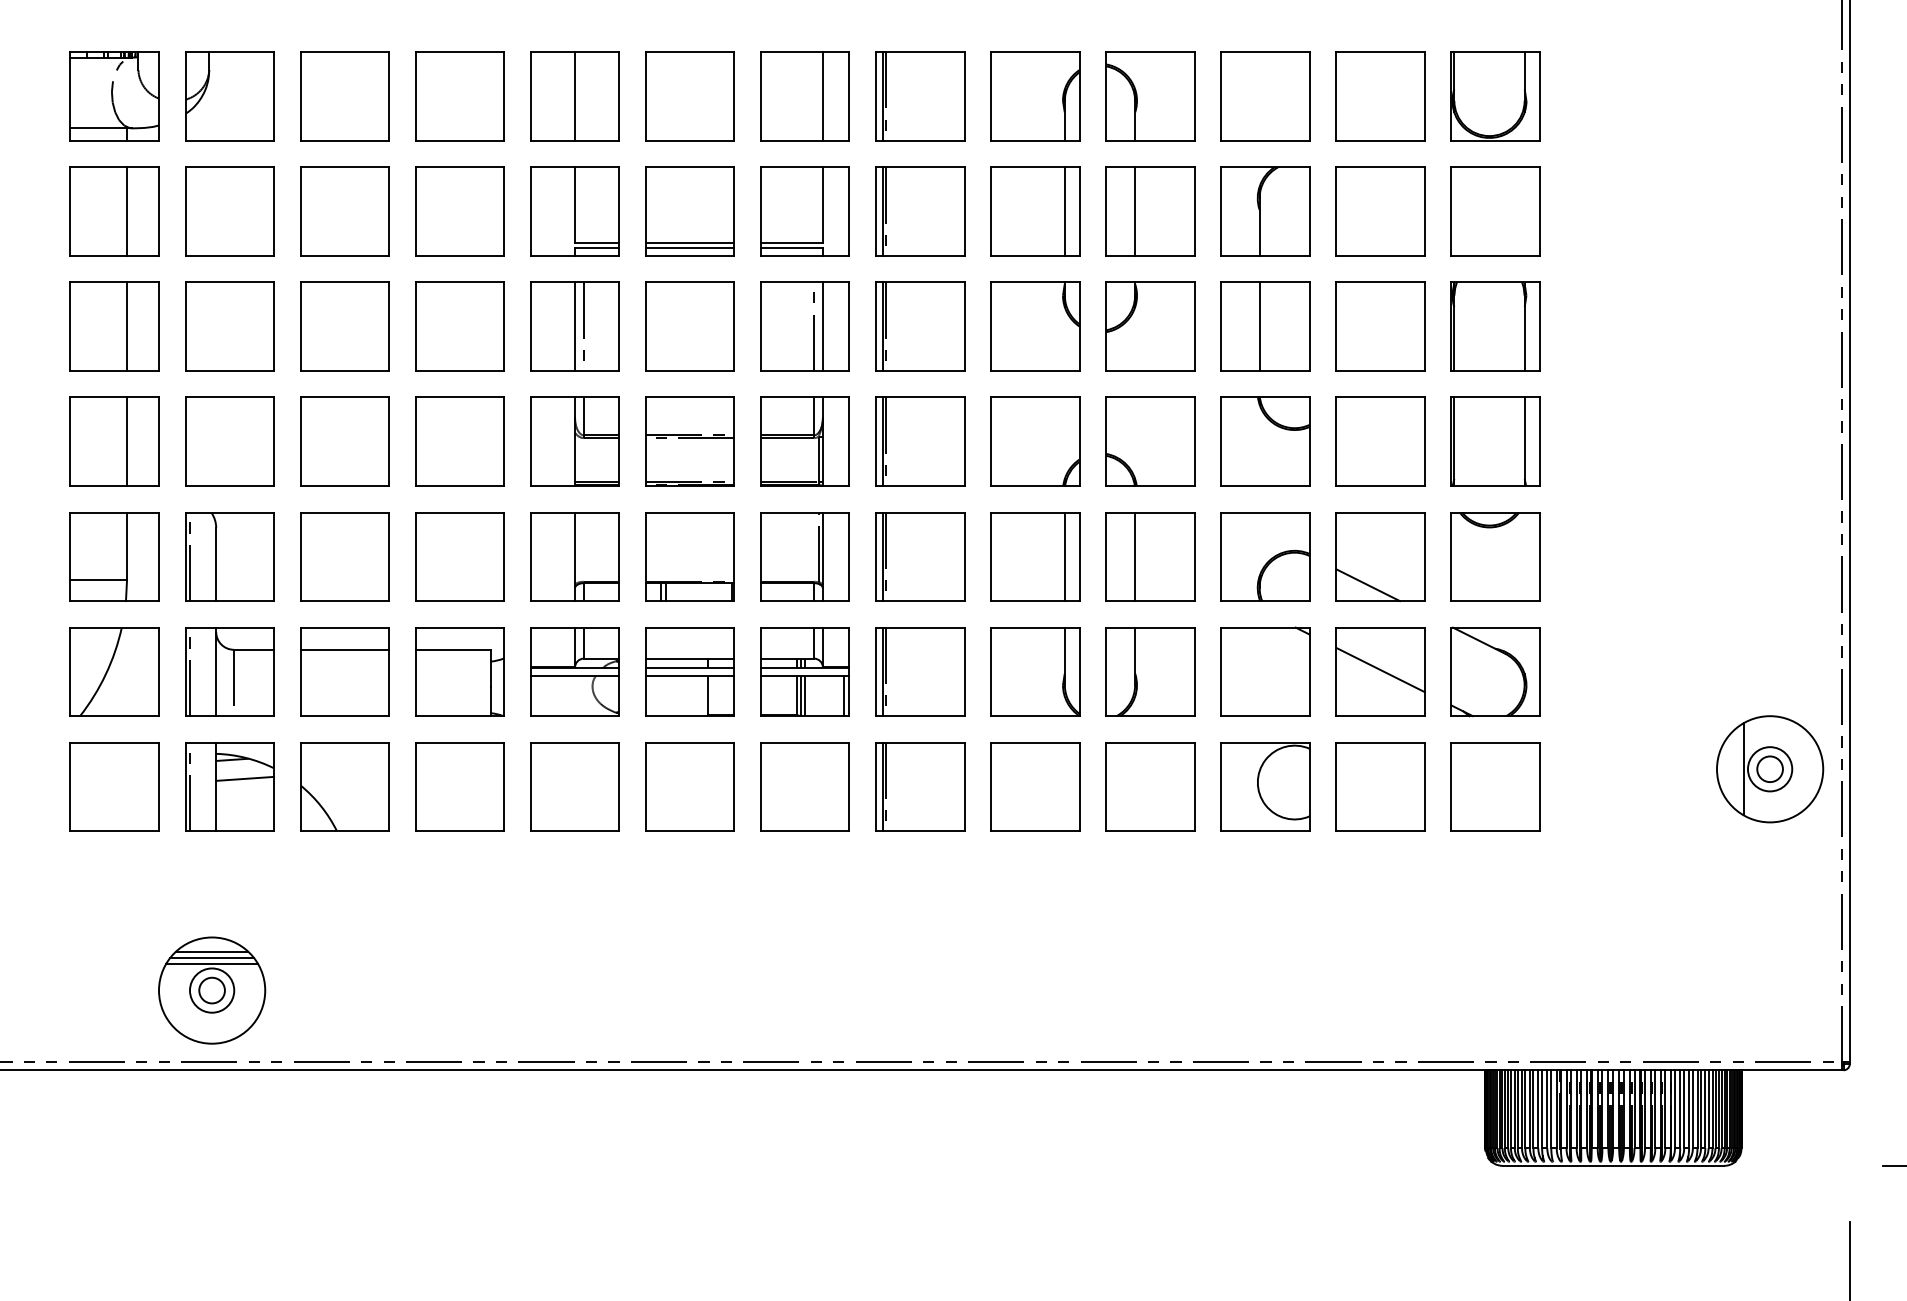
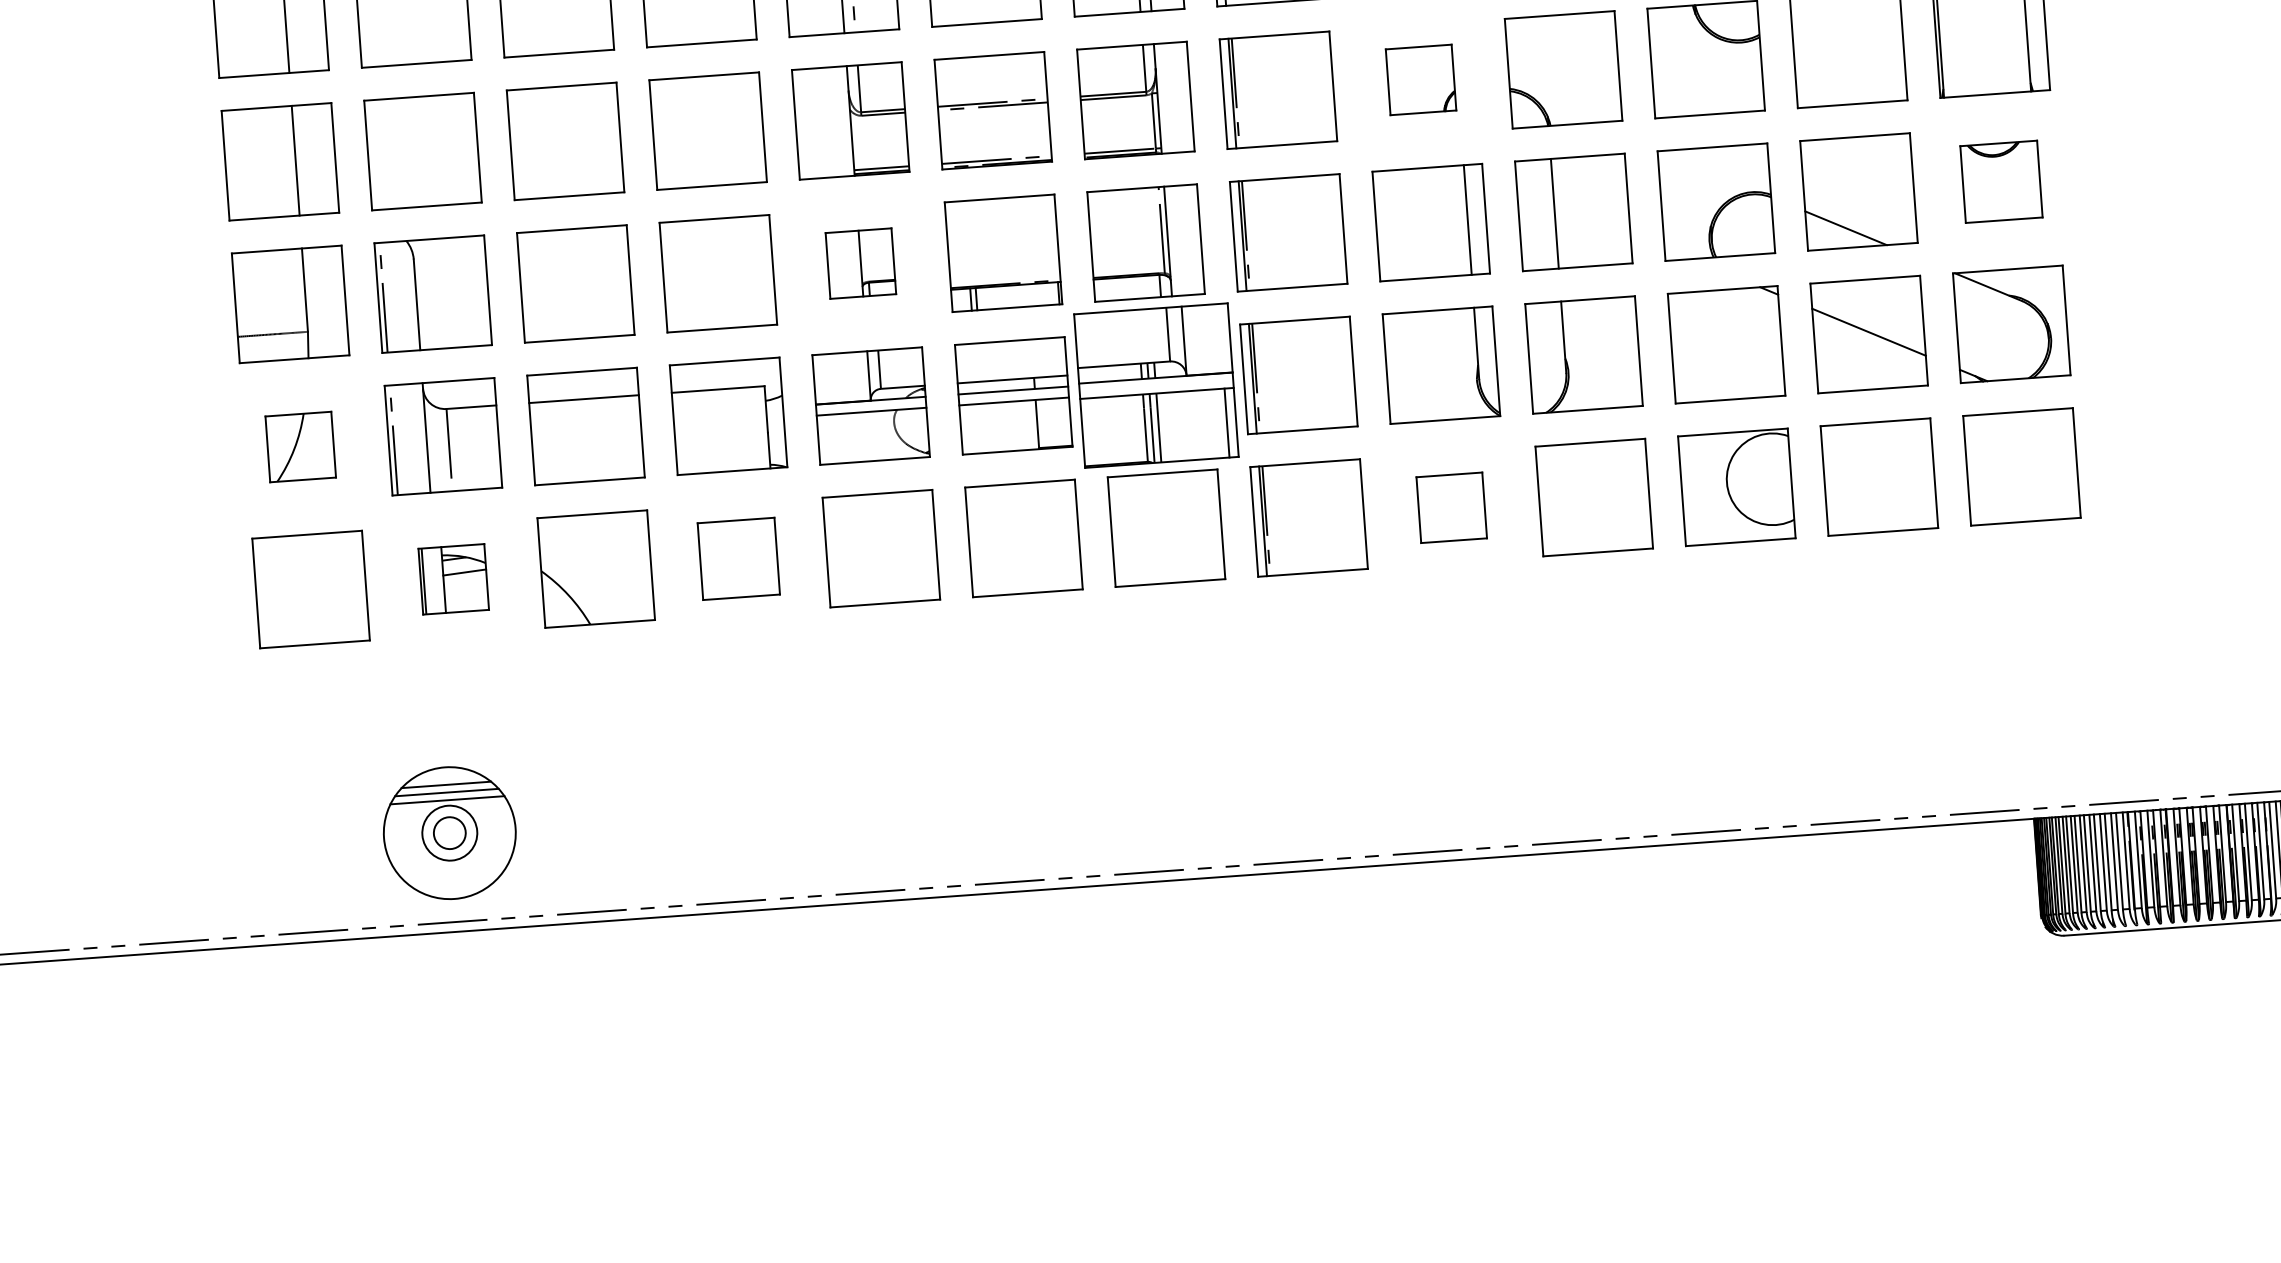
part: (1035, 441) -> (1421, 79), size x0.6
part: (574, 556) -> (860, 263), size x0.6
part: (1495, 556) -> (2001, 181), size x0.7
part: (114, 671) -> (300, 446), size x0.6
part: (804, 671) -> (1155, 385), size x1.4
part: (229, 786) -> (453, 578), size x0.6
part: (459, 786) -> (738, 558), size x0.7
part: (1035, 786) -> (1451, 507), size x0.6

